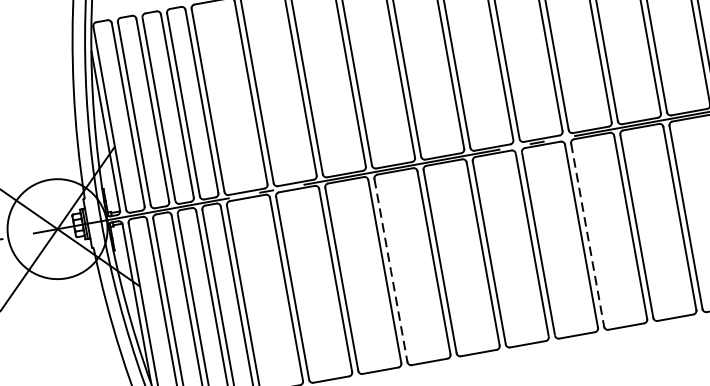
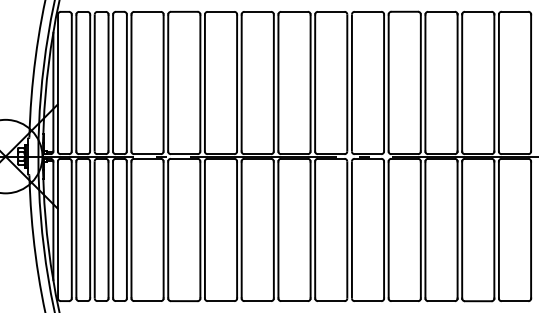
line: (587, 234) -> (388, 229), dashed -> solid
line: (390, 269) -> (241, 229), dashed -> solid

